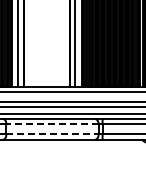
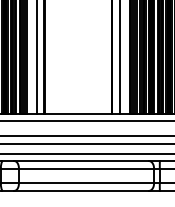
line: (52, 124) -> (86, 168), dashed -> solid
line: (53, 134) -> (87, 183), dashed -> solid

